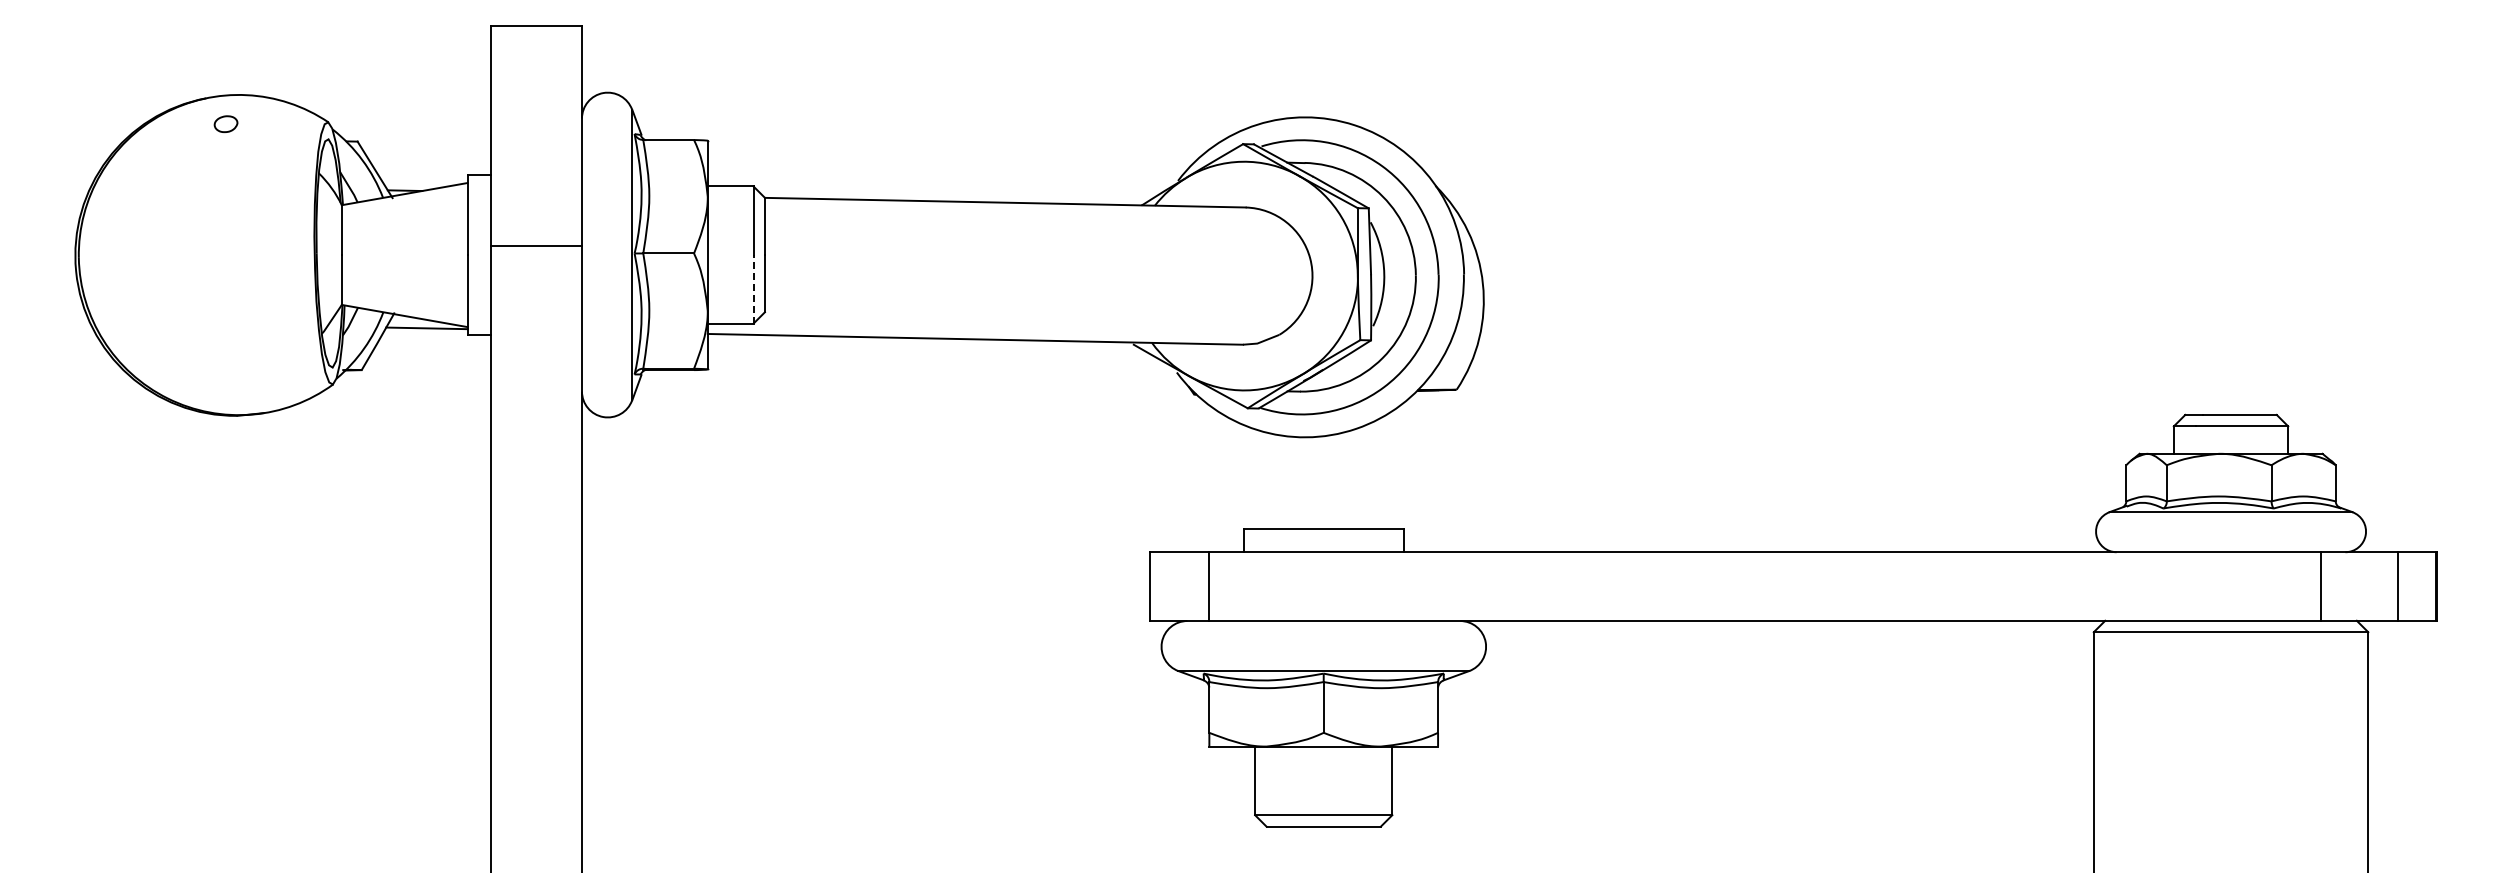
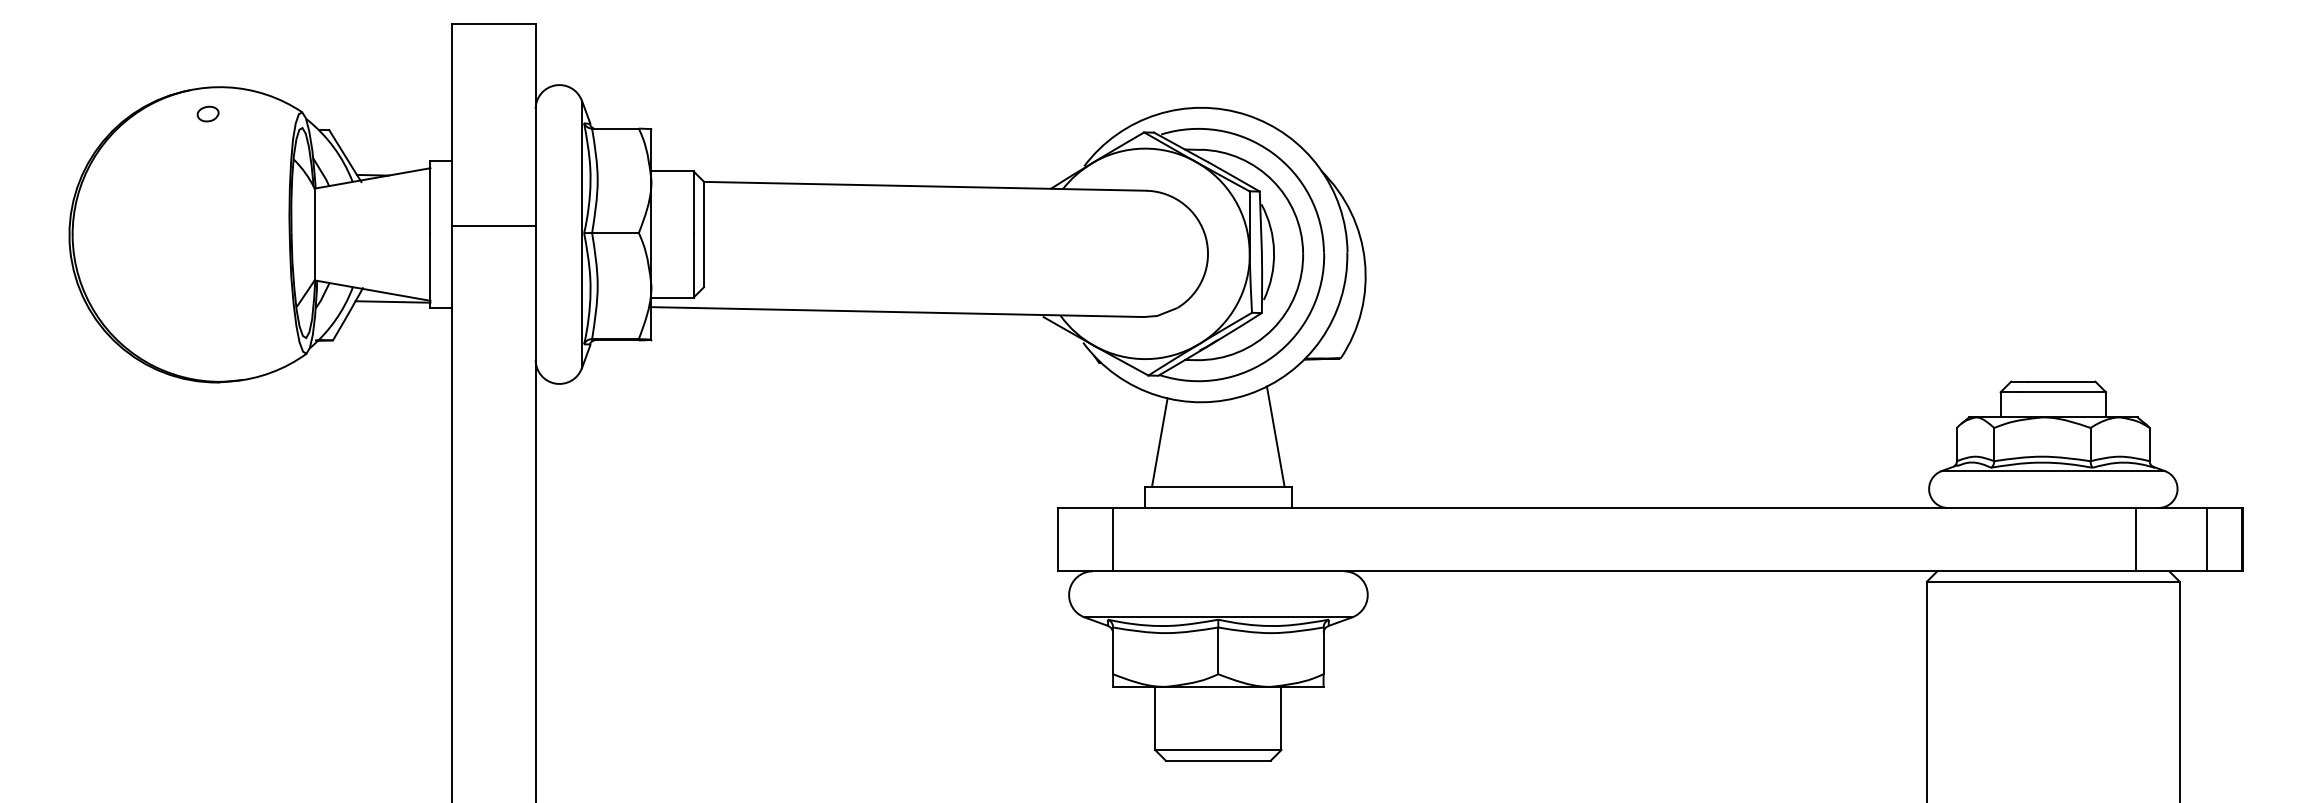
line: (753, 288) -> (693, 265), dashed -> solid
line: (1385, 474) -> (1275, 436), added
line: (1259, 481) -> (1159, 442), added

